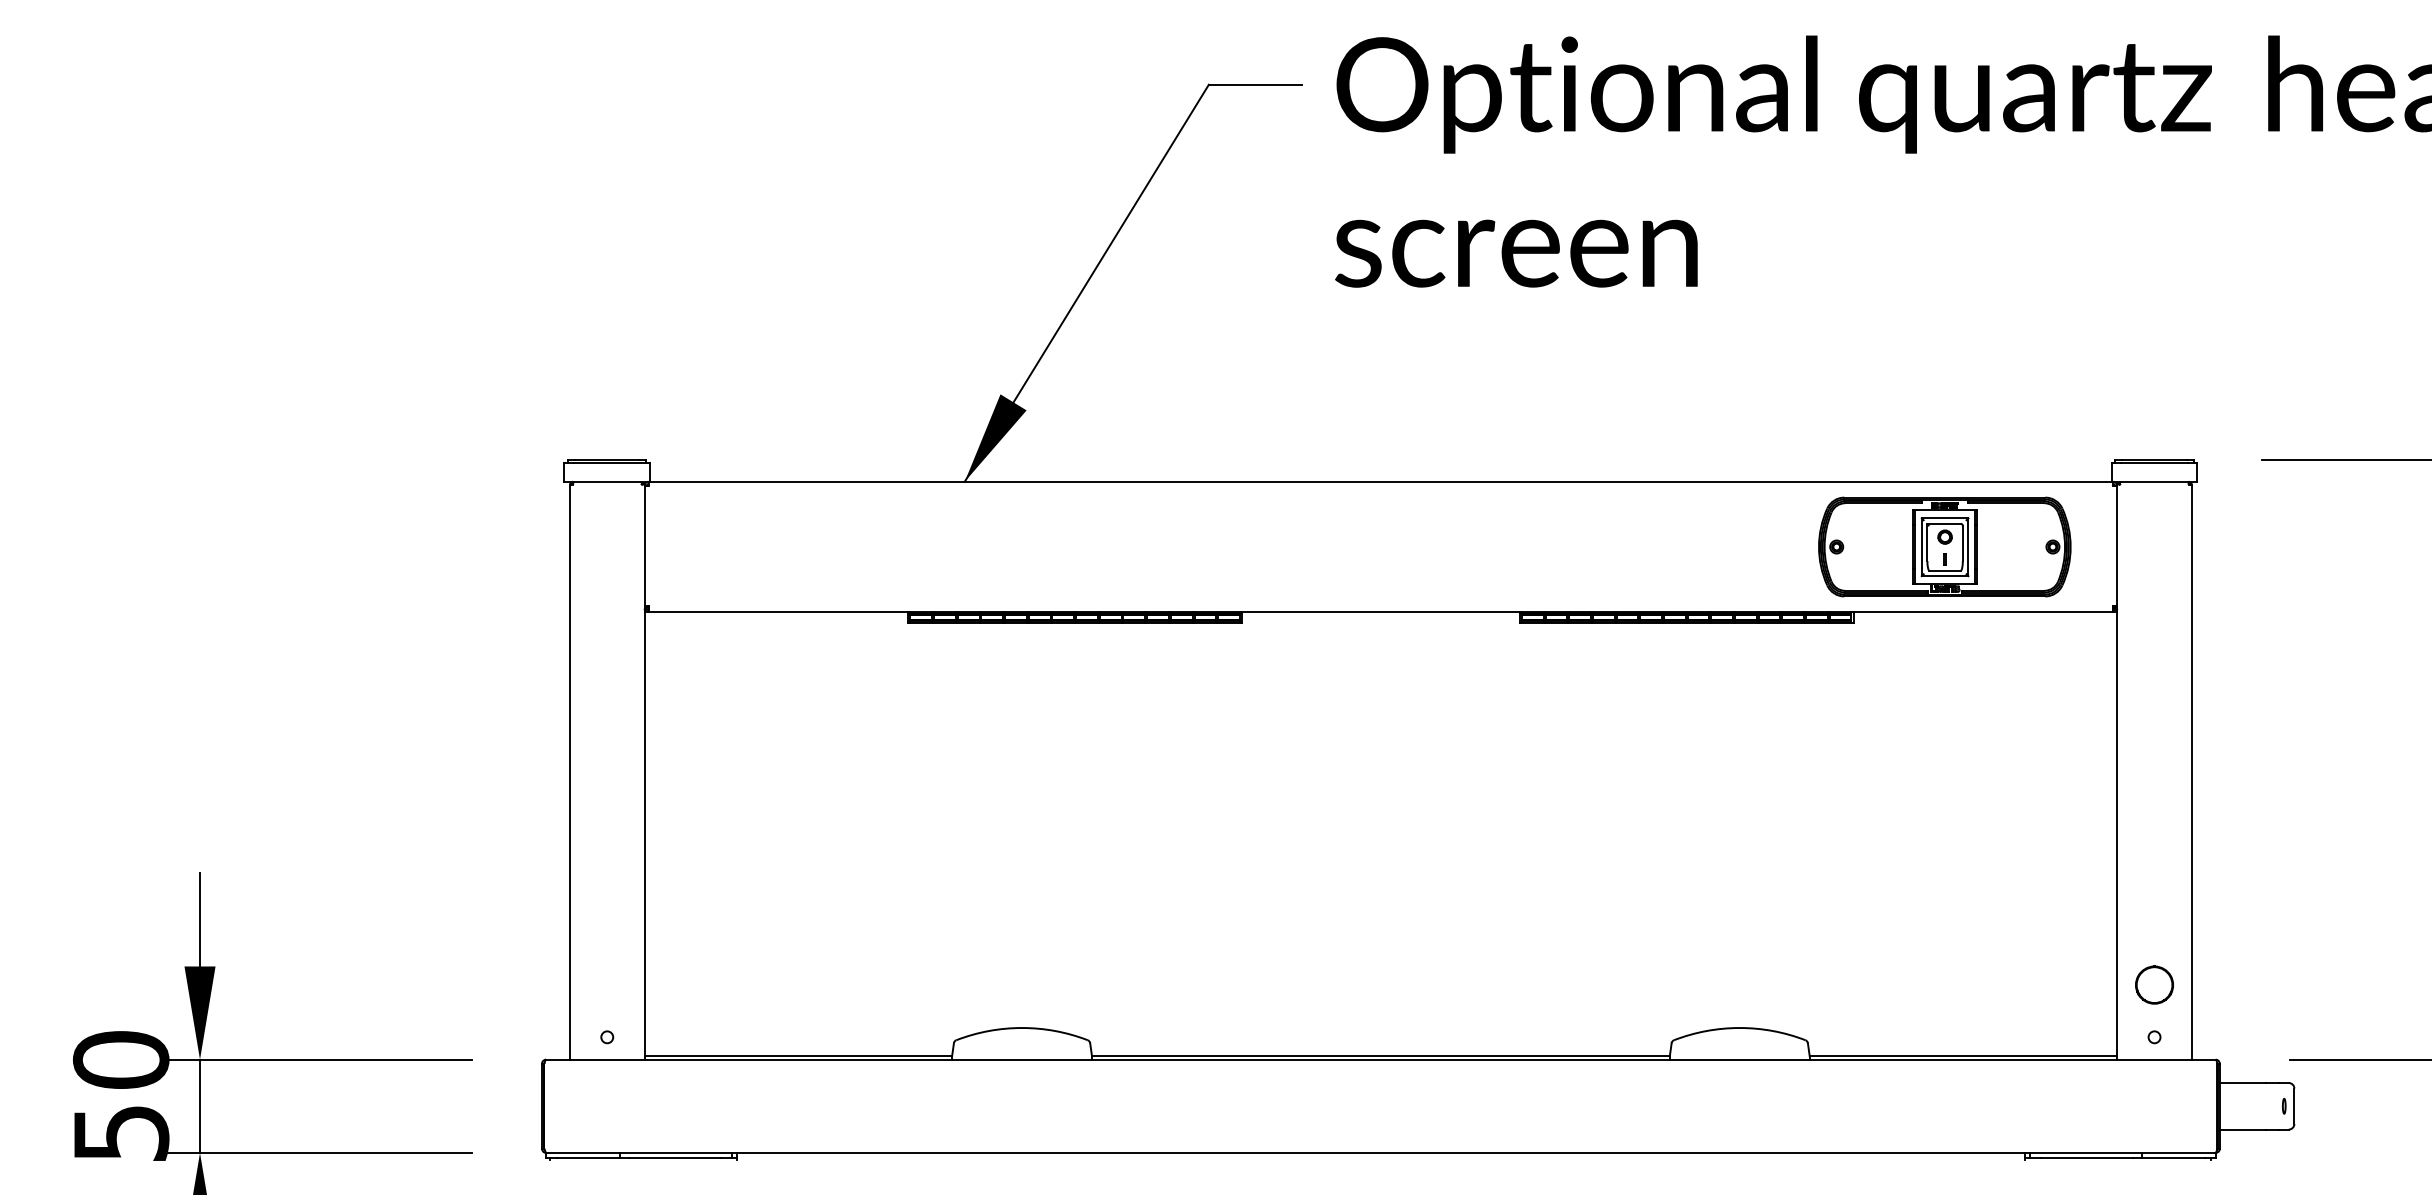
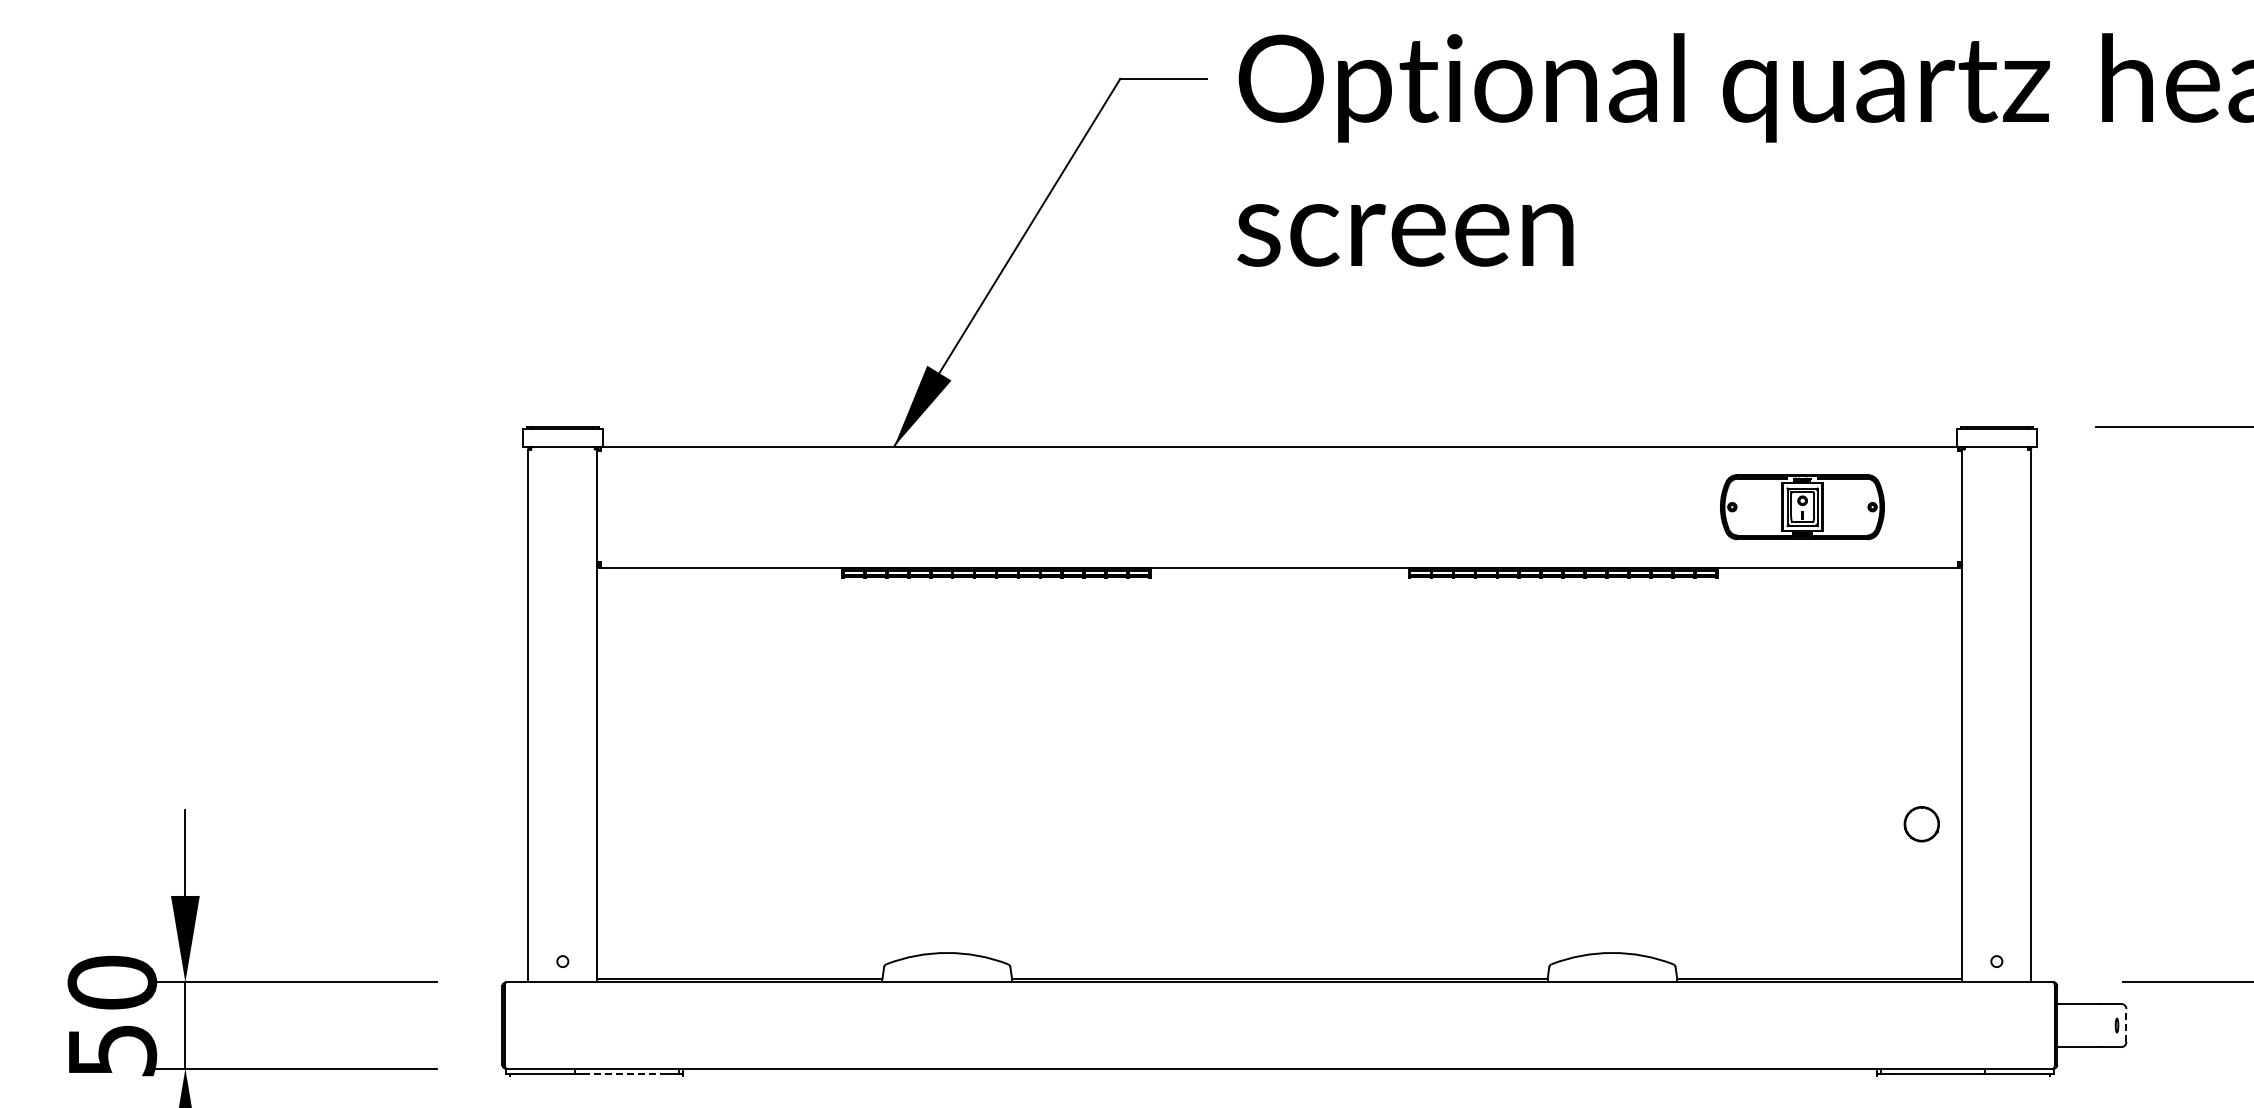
part: (1944, 546) -> (1802, 506), size x0.7
part: (2154, 985) -> (1921, 824), moved
line: (2294, 1106) -> (2126, 1025), solid -> dashed
line: (674, 1158) -> (625, 1073), solid -> dashed

